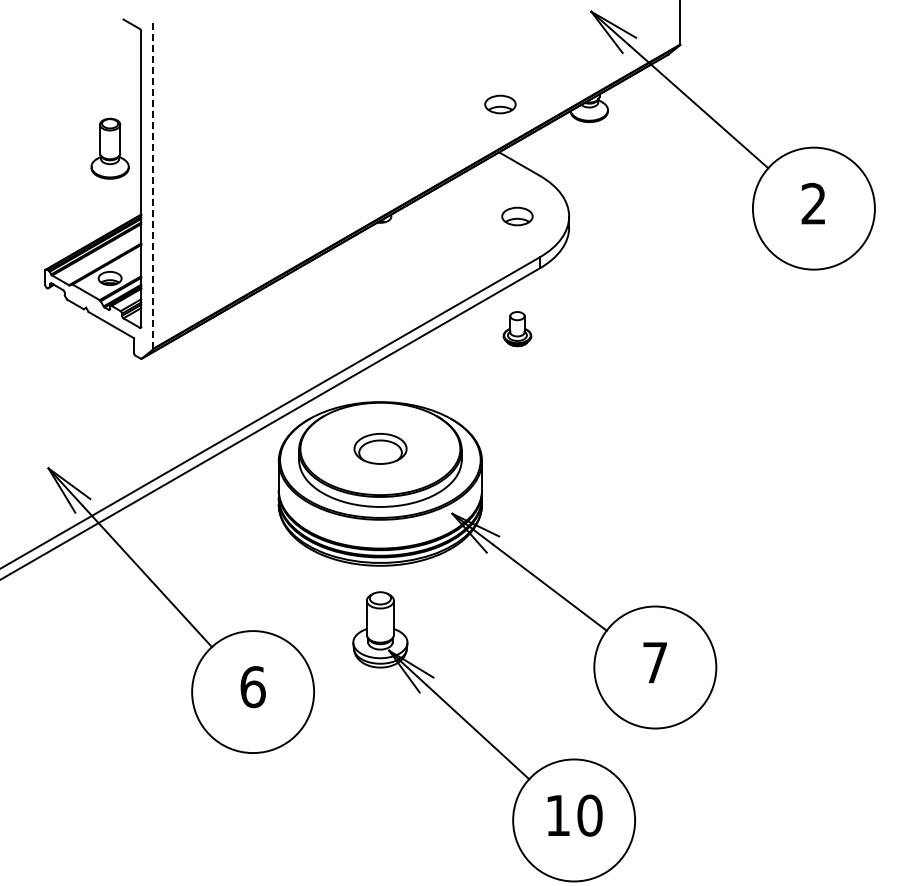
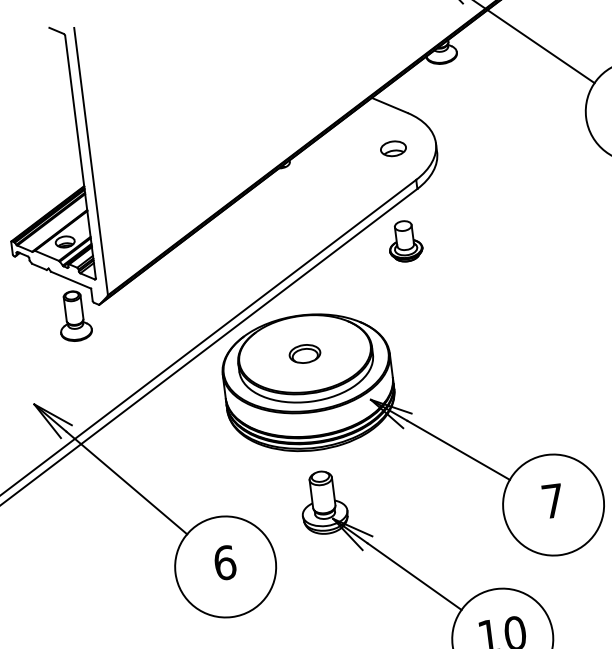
part: (500, 104) -> (367, 58), removed
part: (109, 148) -> (74, 316), moved
line: (153, 186) -> (91, 161), dashed -> solid
part: (517, 328) -> (405, 240), size x1.43
part: (379, 448) -> (304, 353), size x0.71

